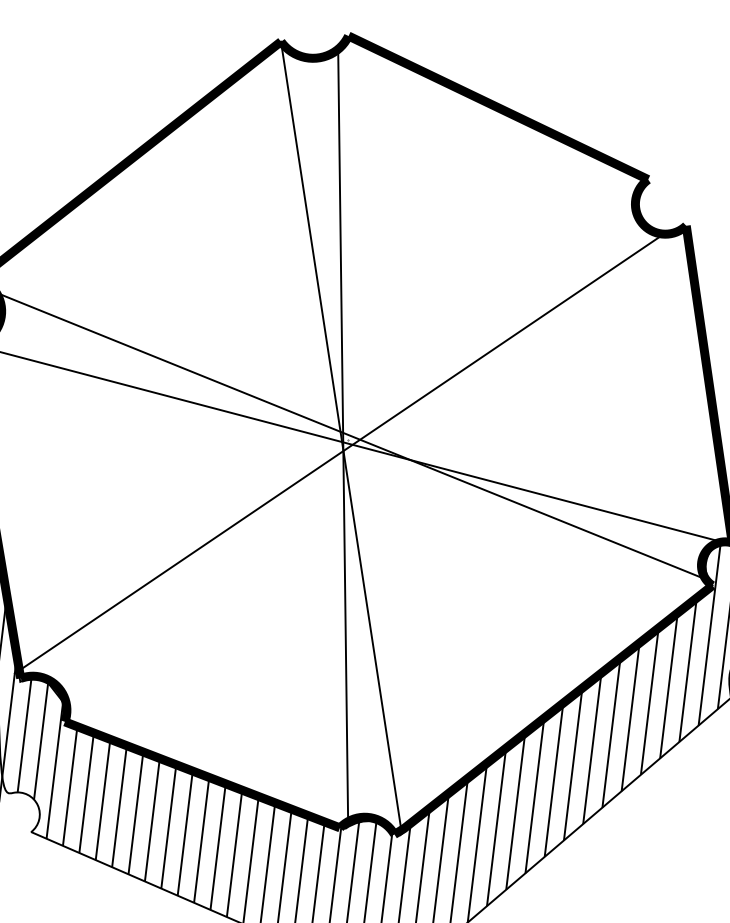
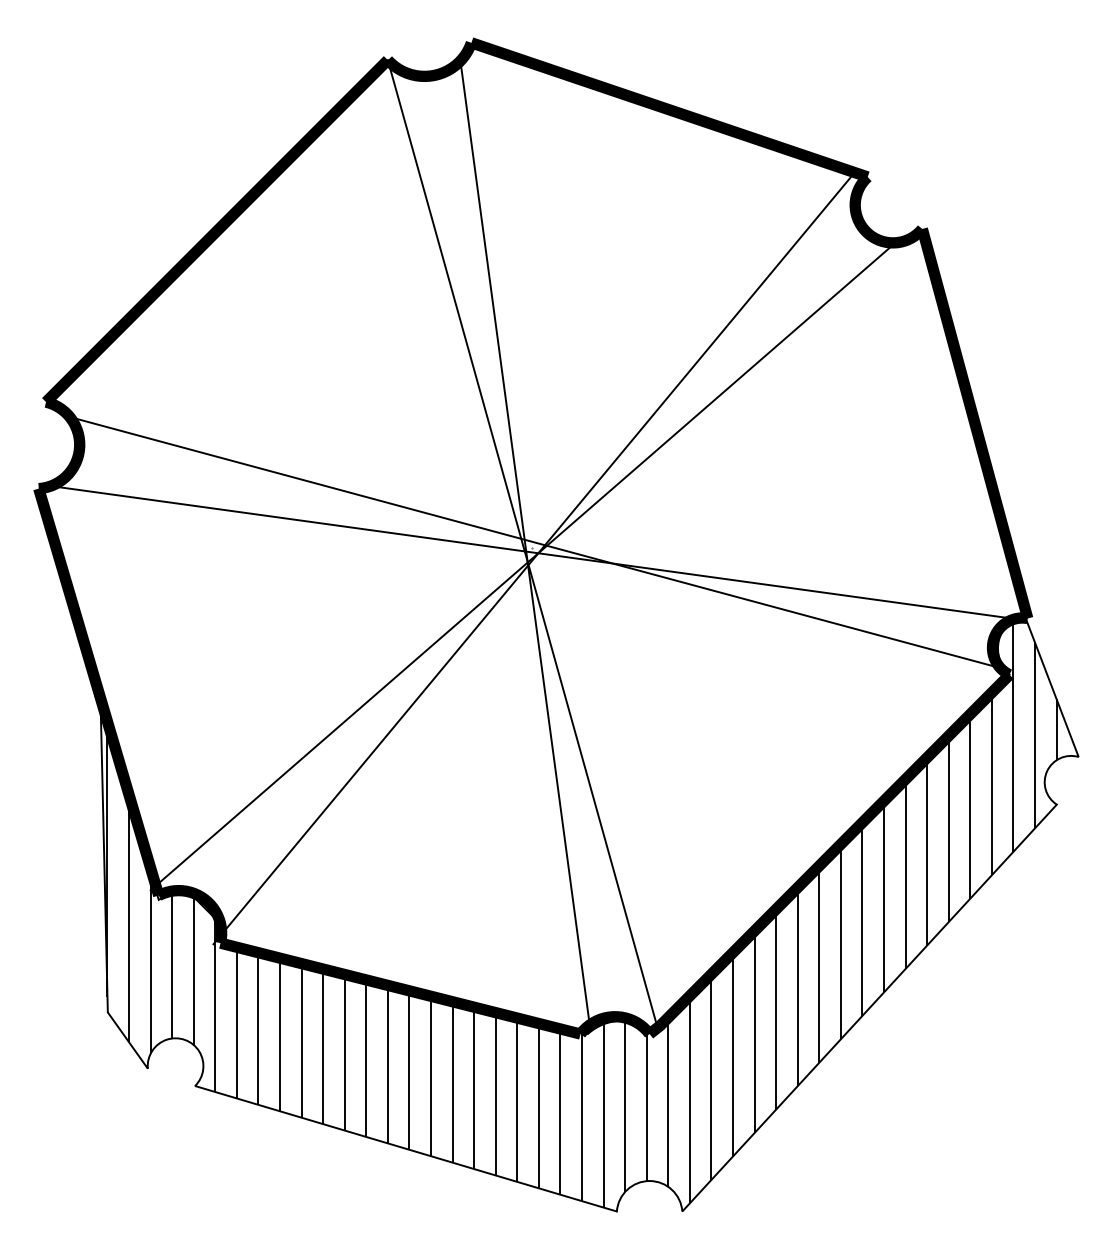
line: (349, 448) -> (534, 558), added

